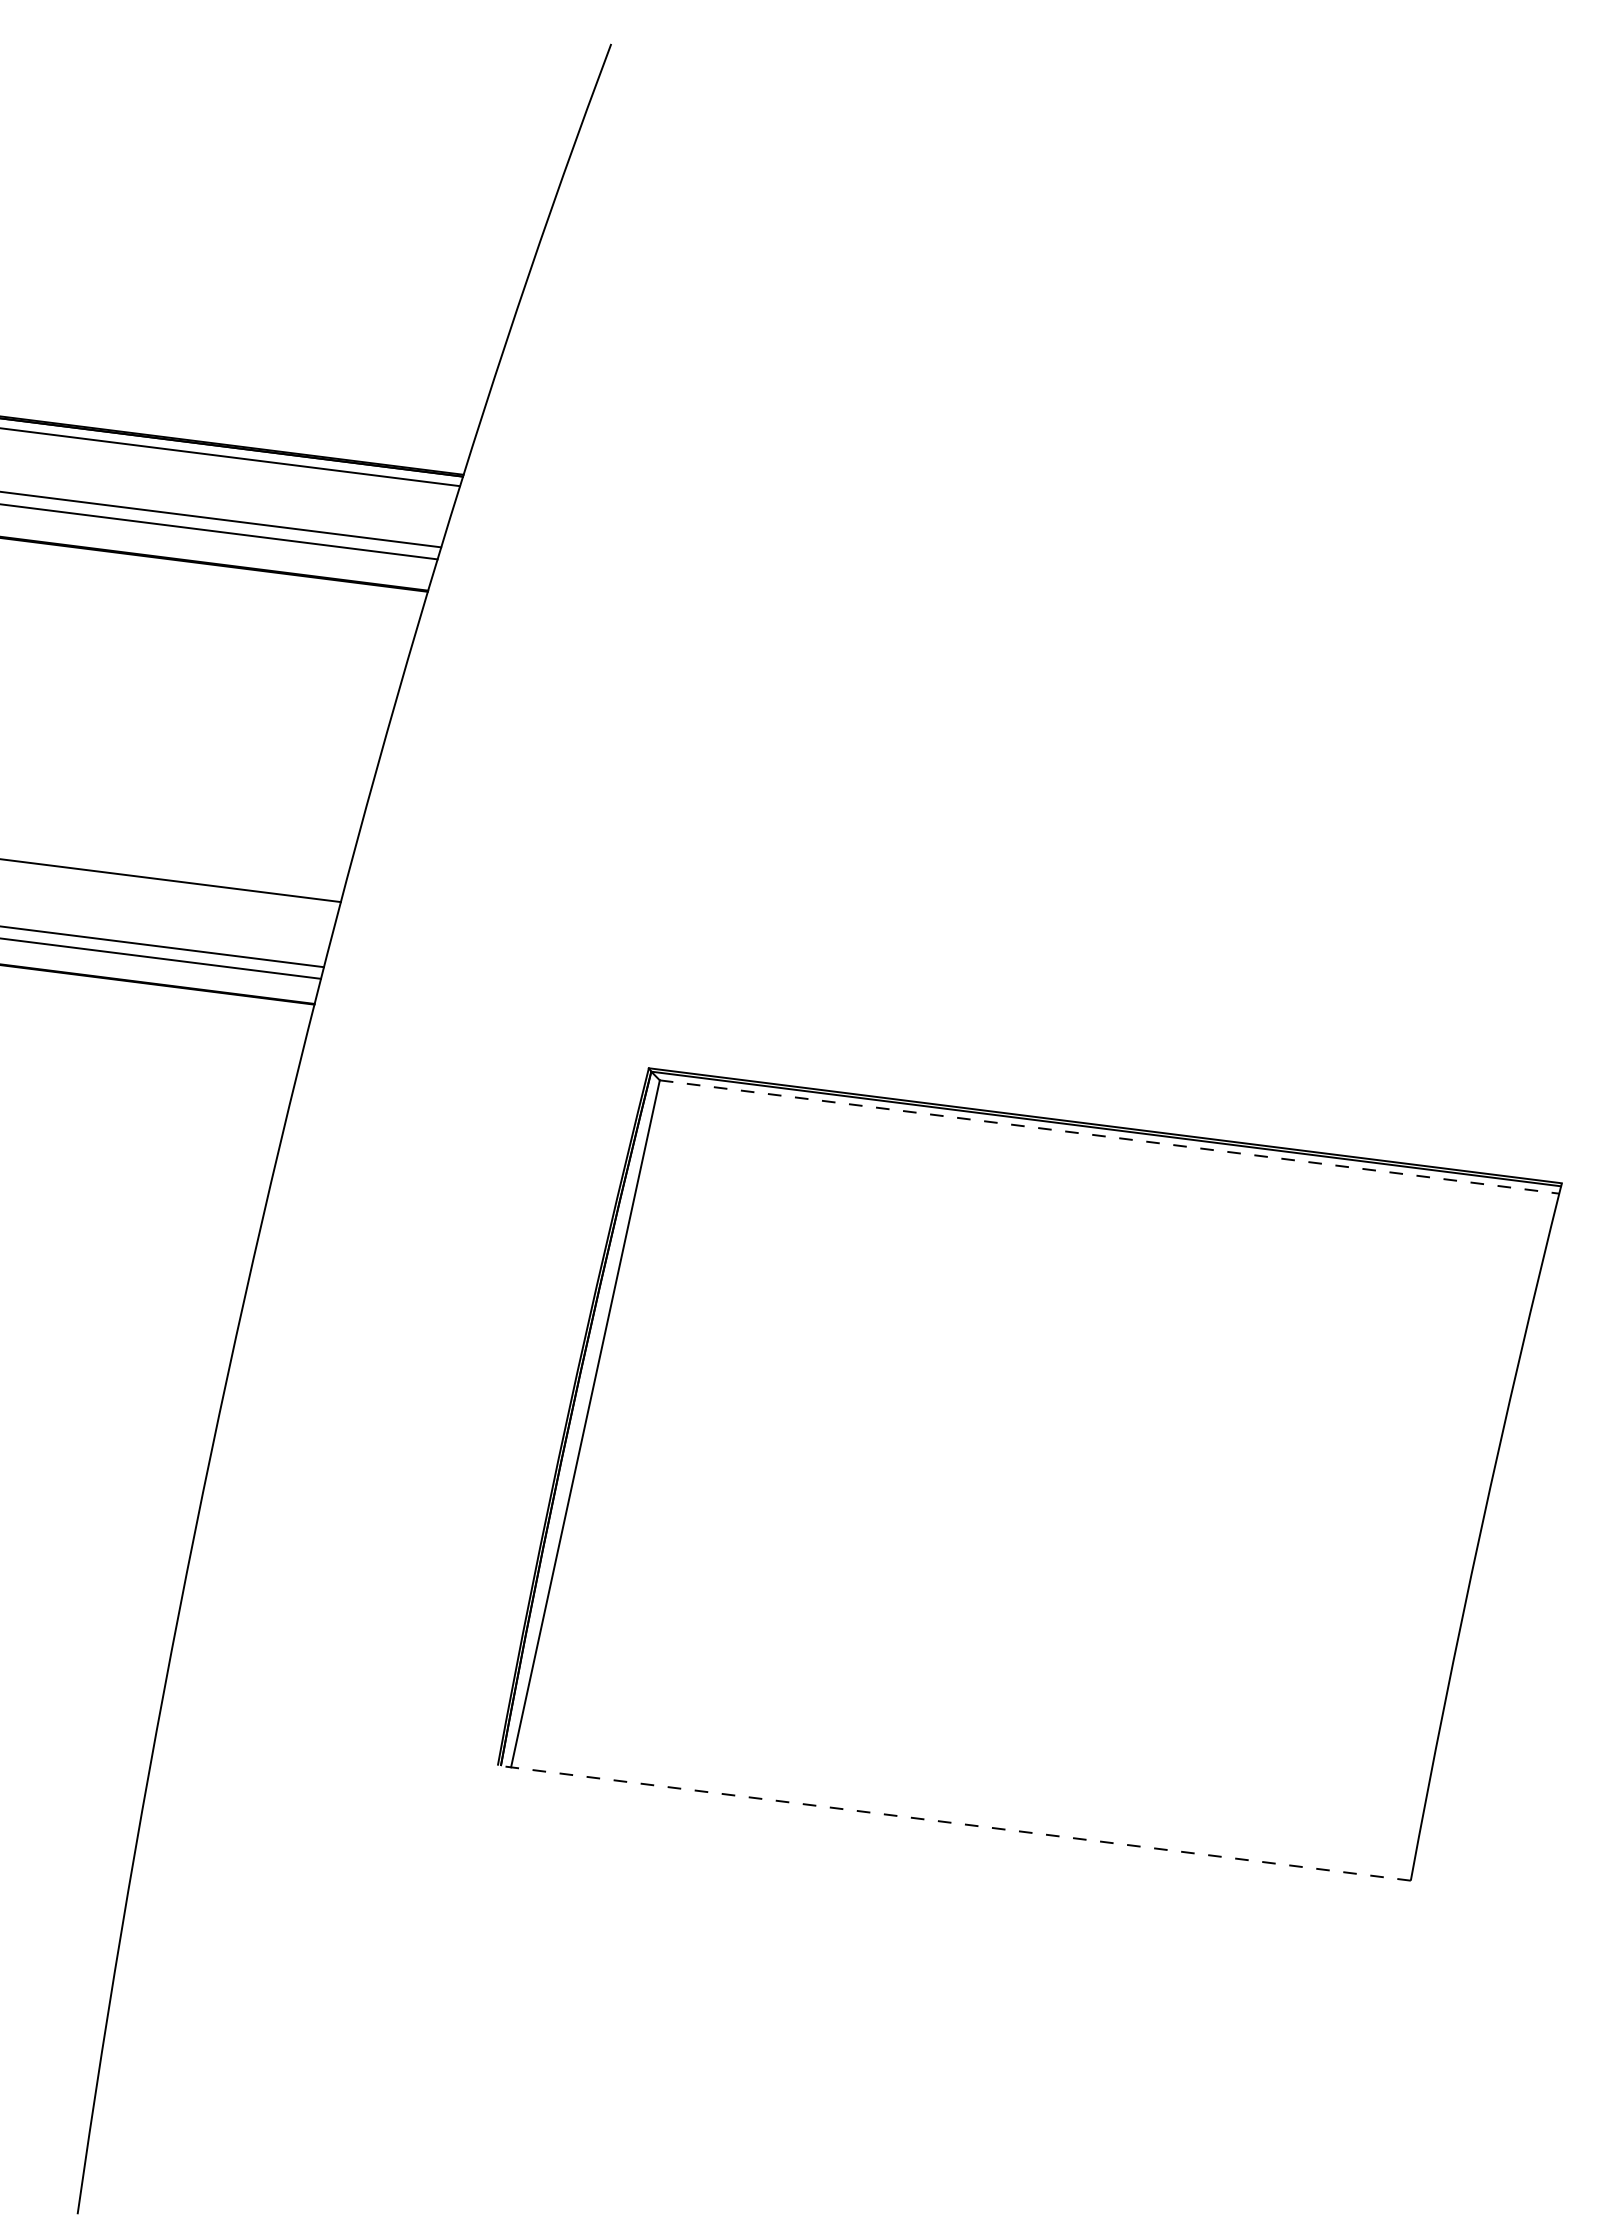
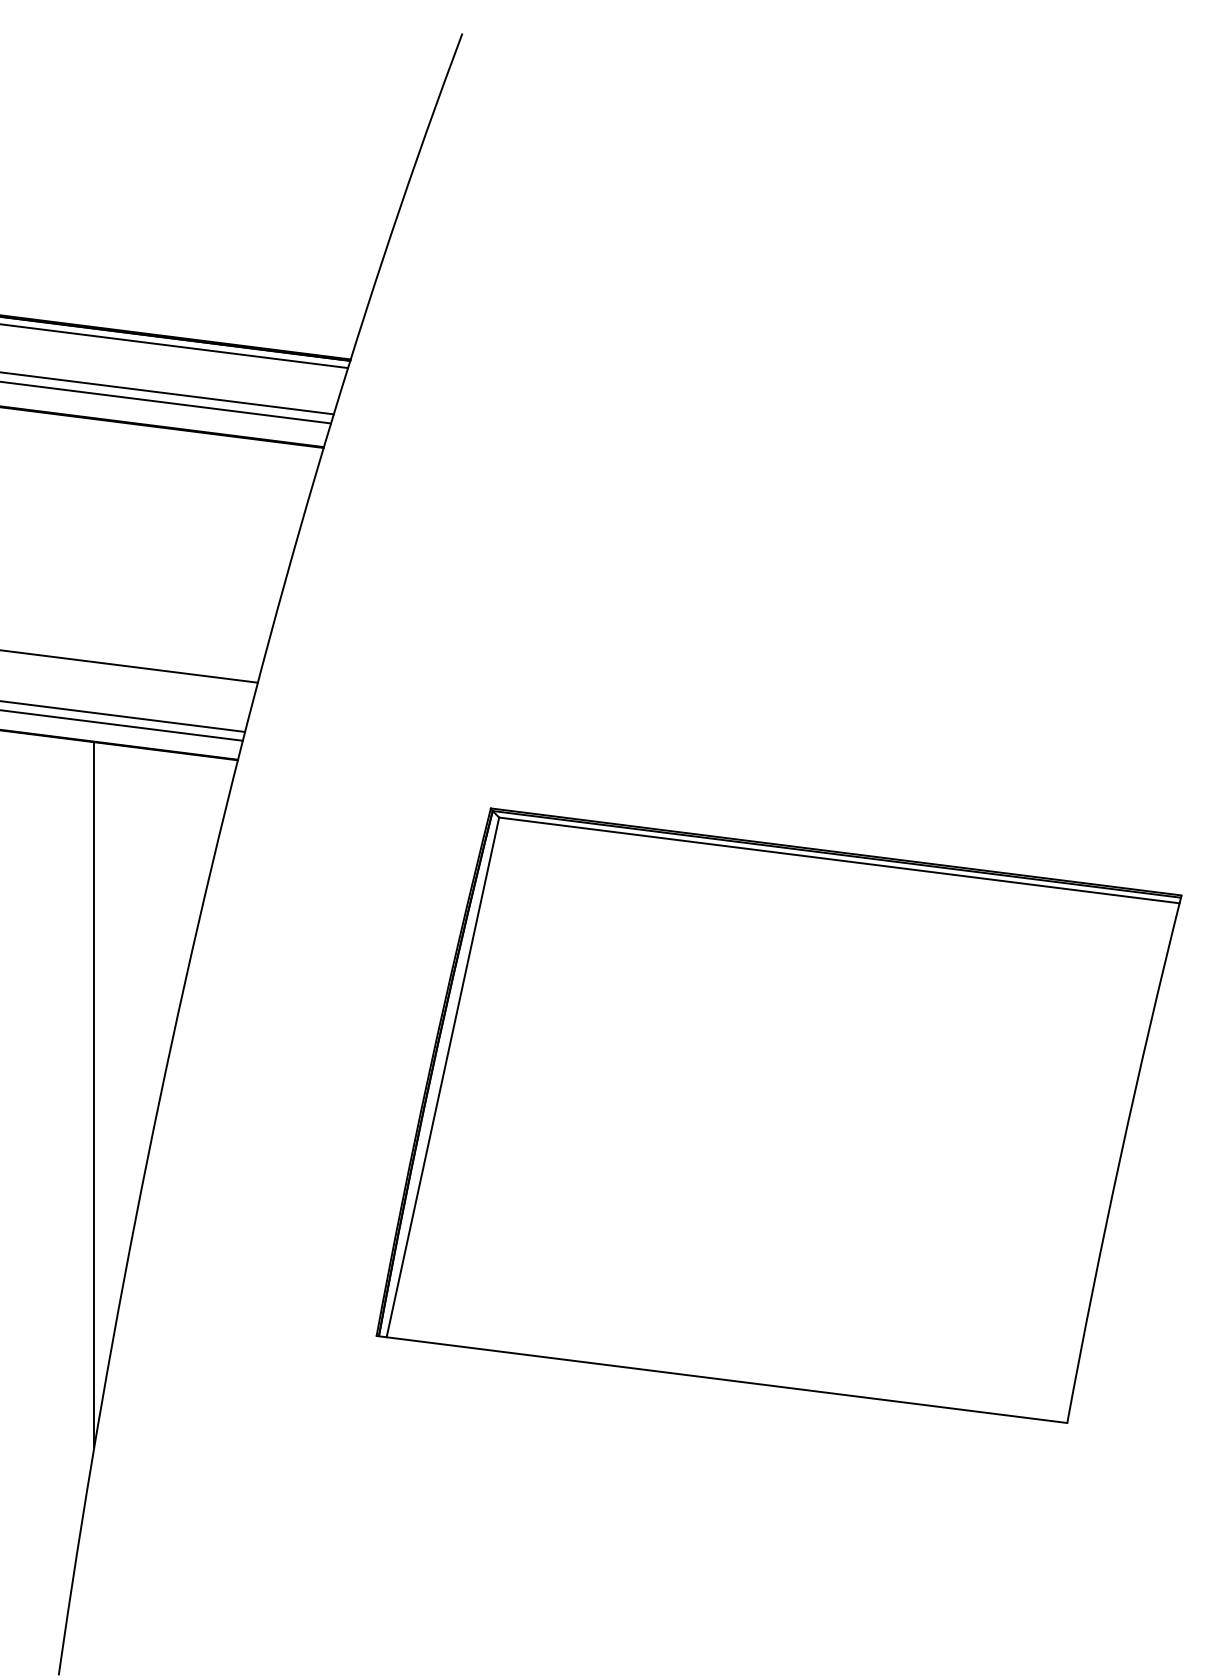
line: (1110, 1137) -> (840, 860), dashed -> solid
line: (124, 1445) -> (94, 1093), added
line: (953, 1823) -> (721, 1379), dashed -> solid

